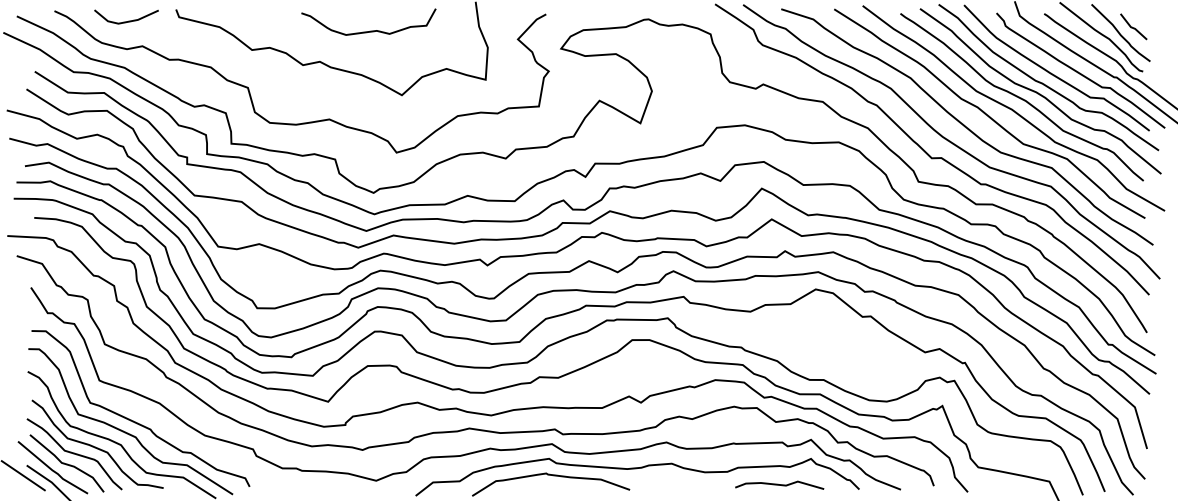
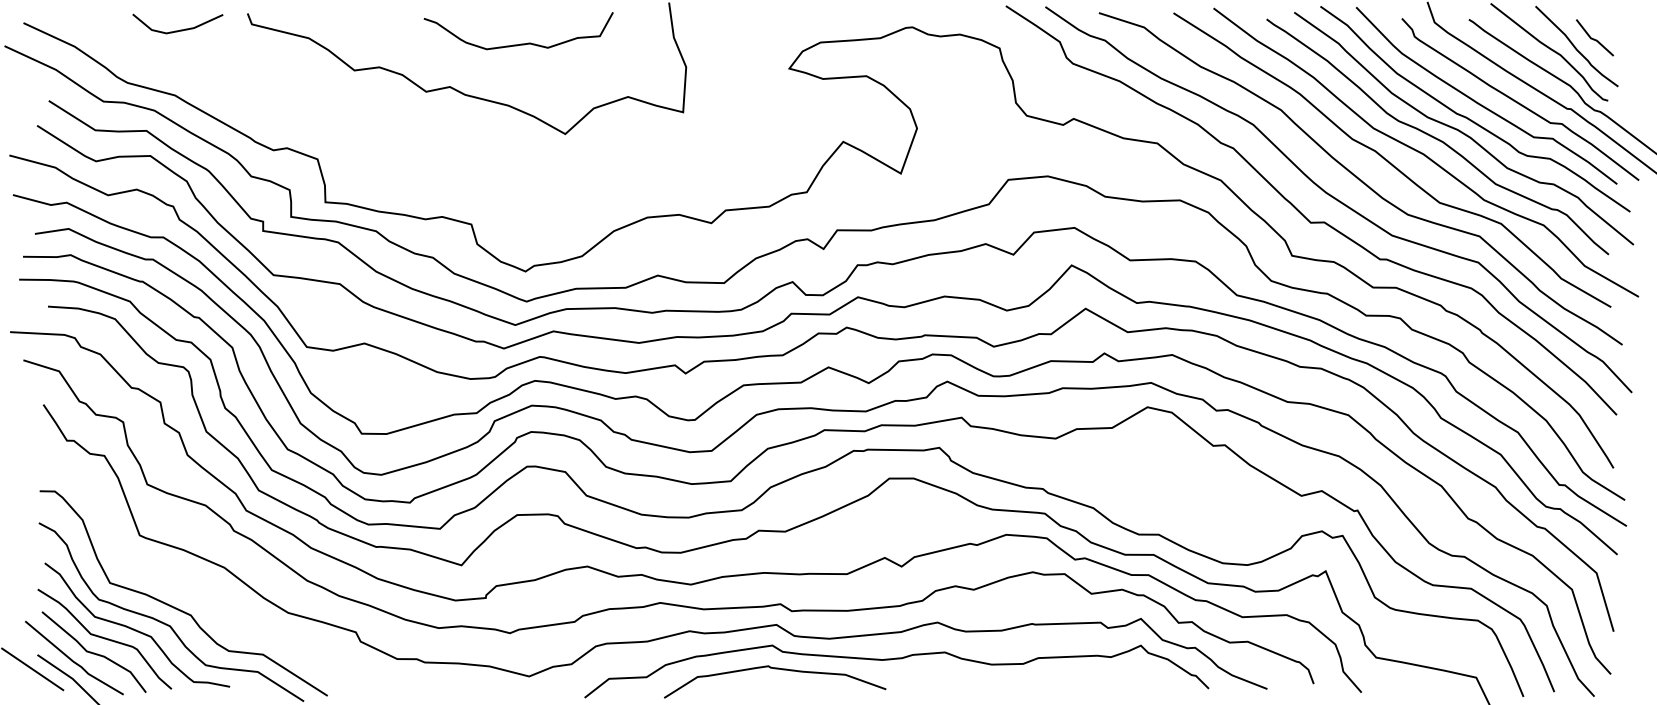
curve: (309, 121) -> (435, 171), removed
curve: (133, 420) -> (187, 591), removed
curve: (779, 484) -> (1096, 681), removed

